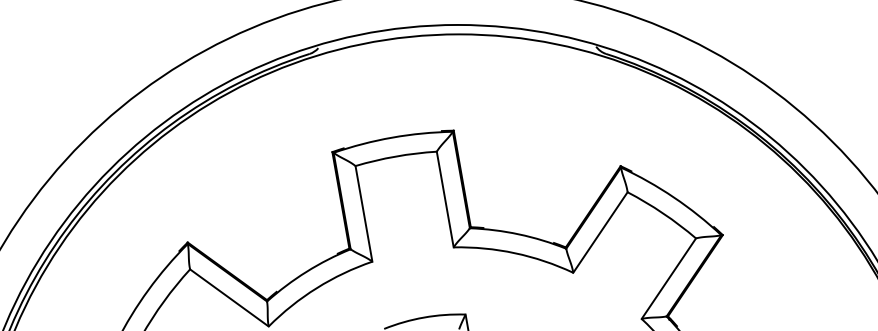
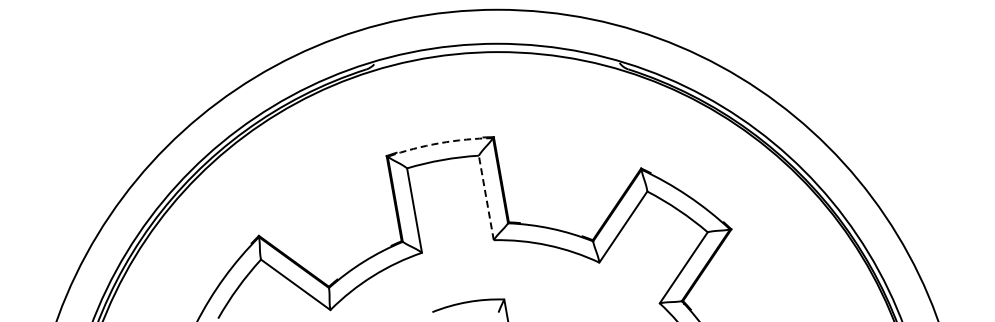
arc: (392, 137) -> (439, 143), solid -> dashed
line: (445, 199) -> (486, 197), solid -> dashed

